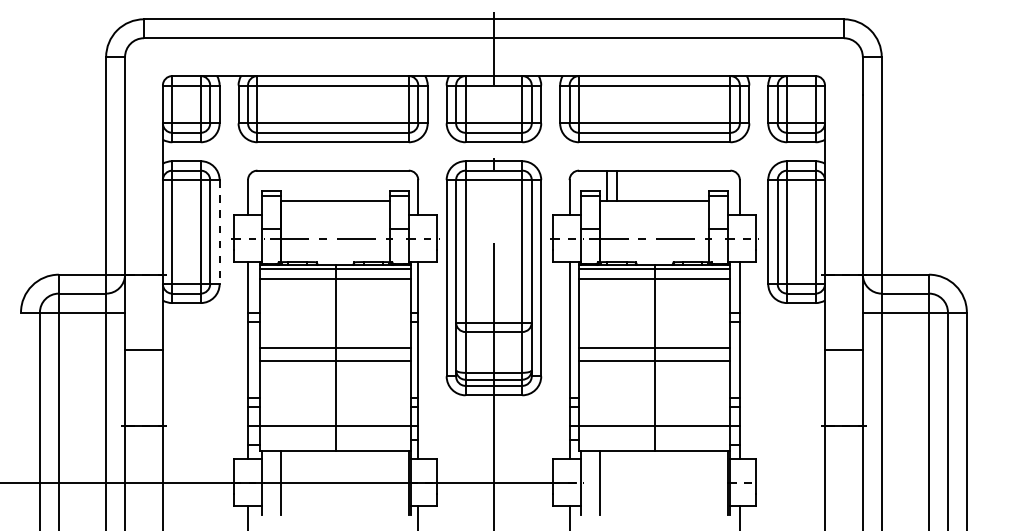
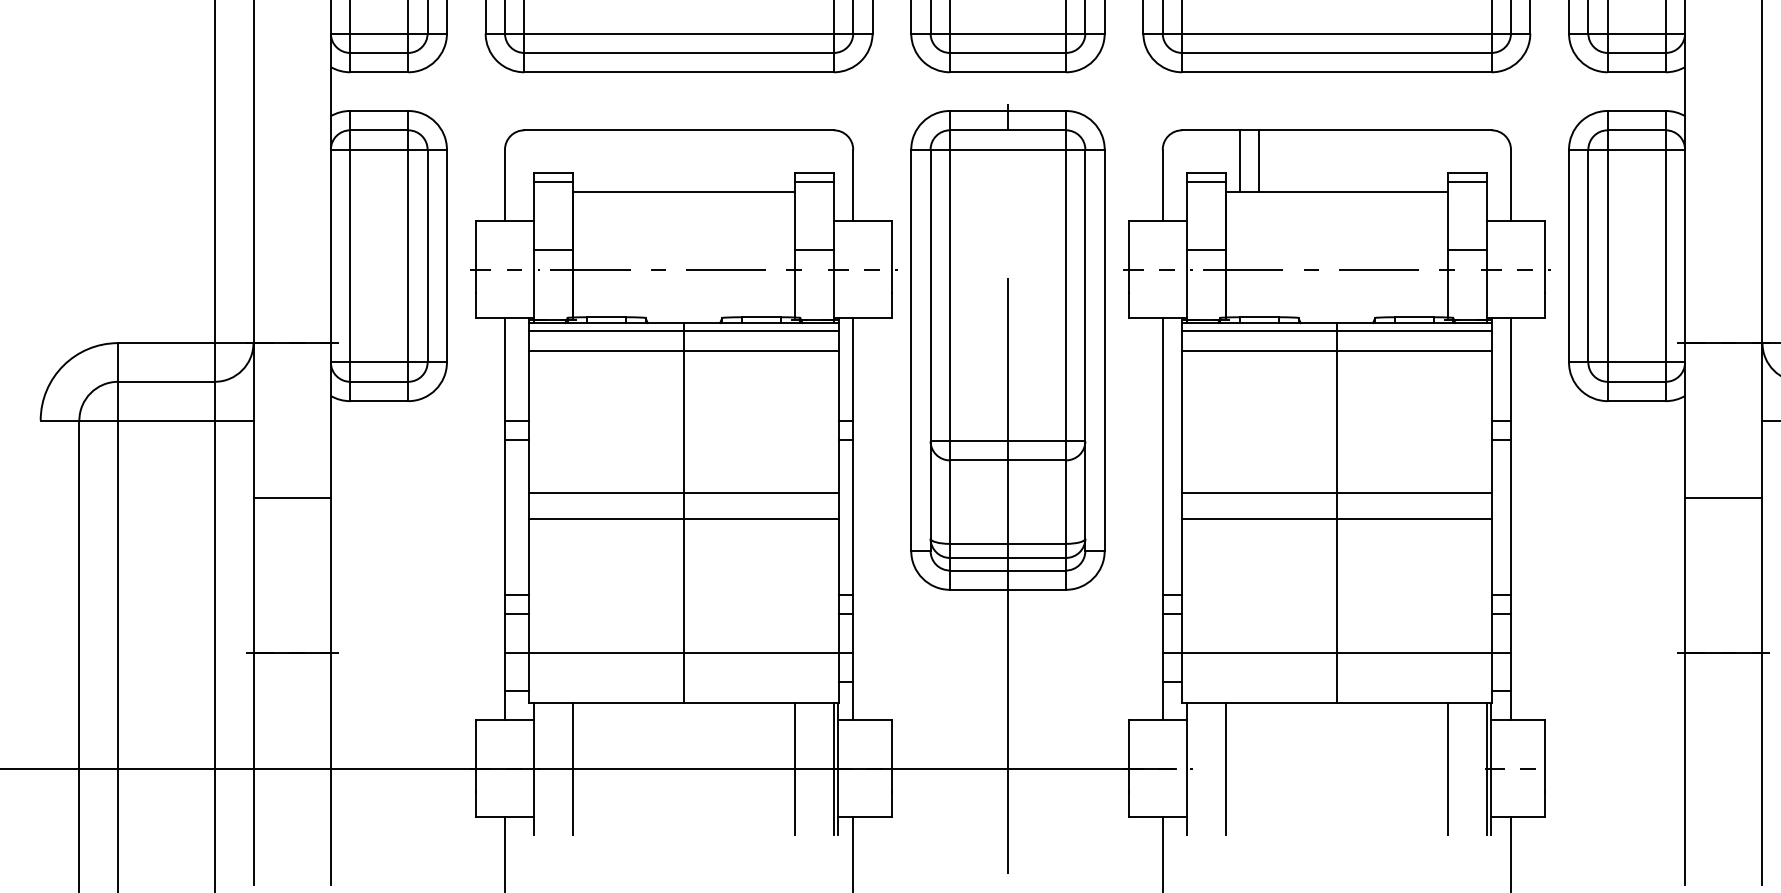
line: (219, 232) -> (446, 256), dashed -> solid
line: (389, 482) -> (794, 768), added
line: (709, 482) -> (1448, 768), added

